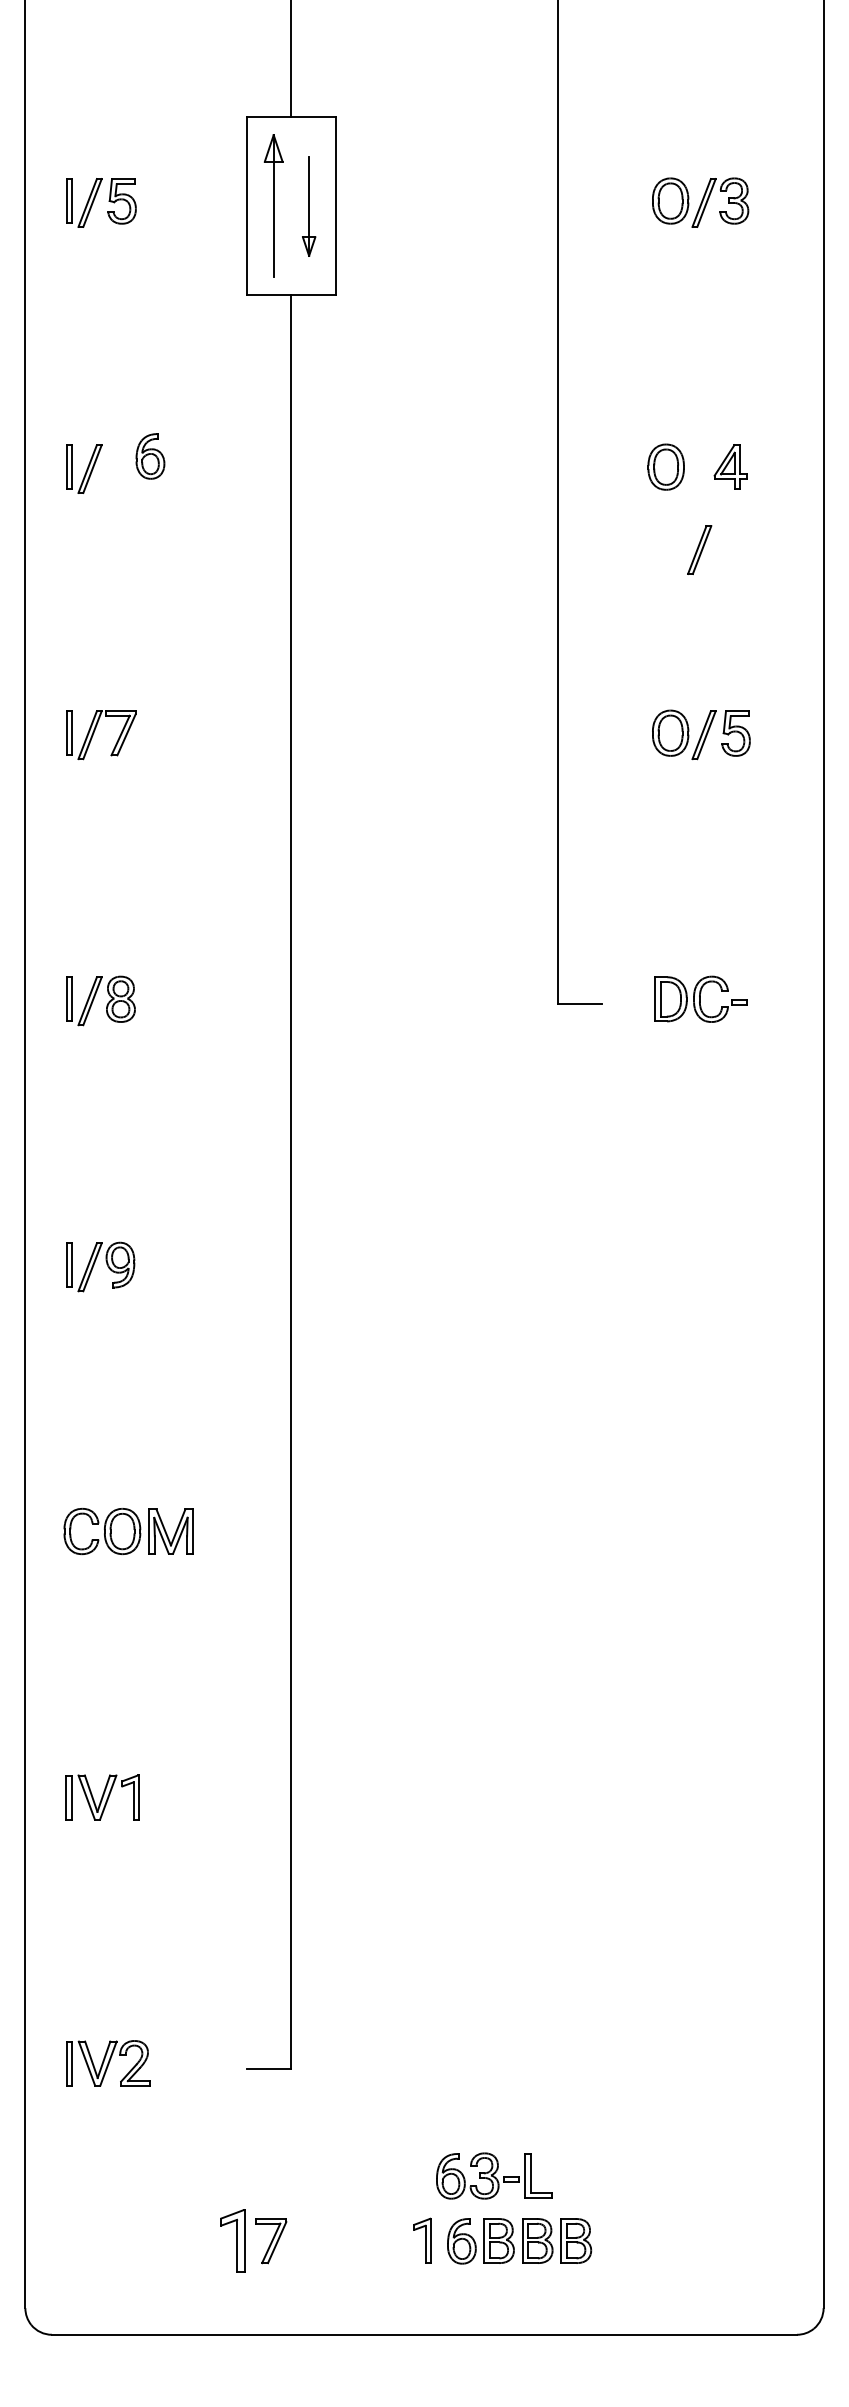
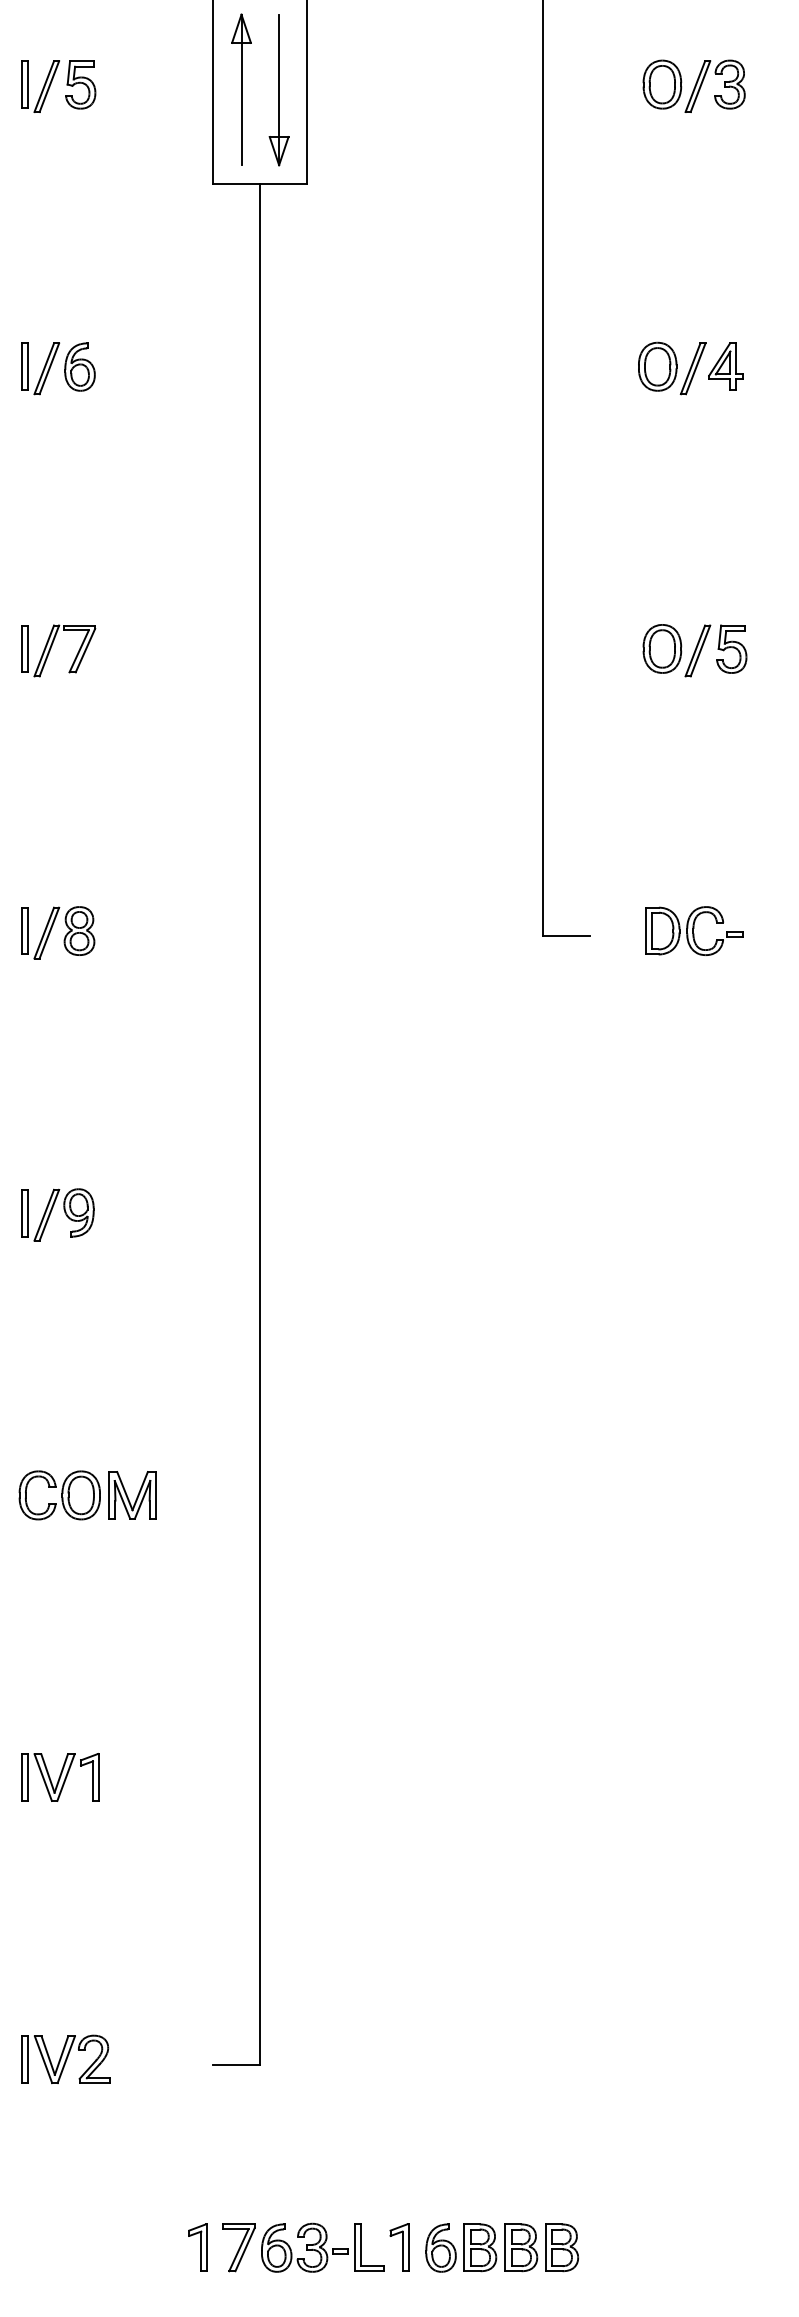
part: (308, 206) -> (278, 90), size x1.43
part: (150, 456) -> (80, 367), moved
part: (699, 549) -> (693, 368), moved
part: (494, 2175) -> (322, 2247), moved
part: (232, 2240) -> (197, 2247), size x0.71

